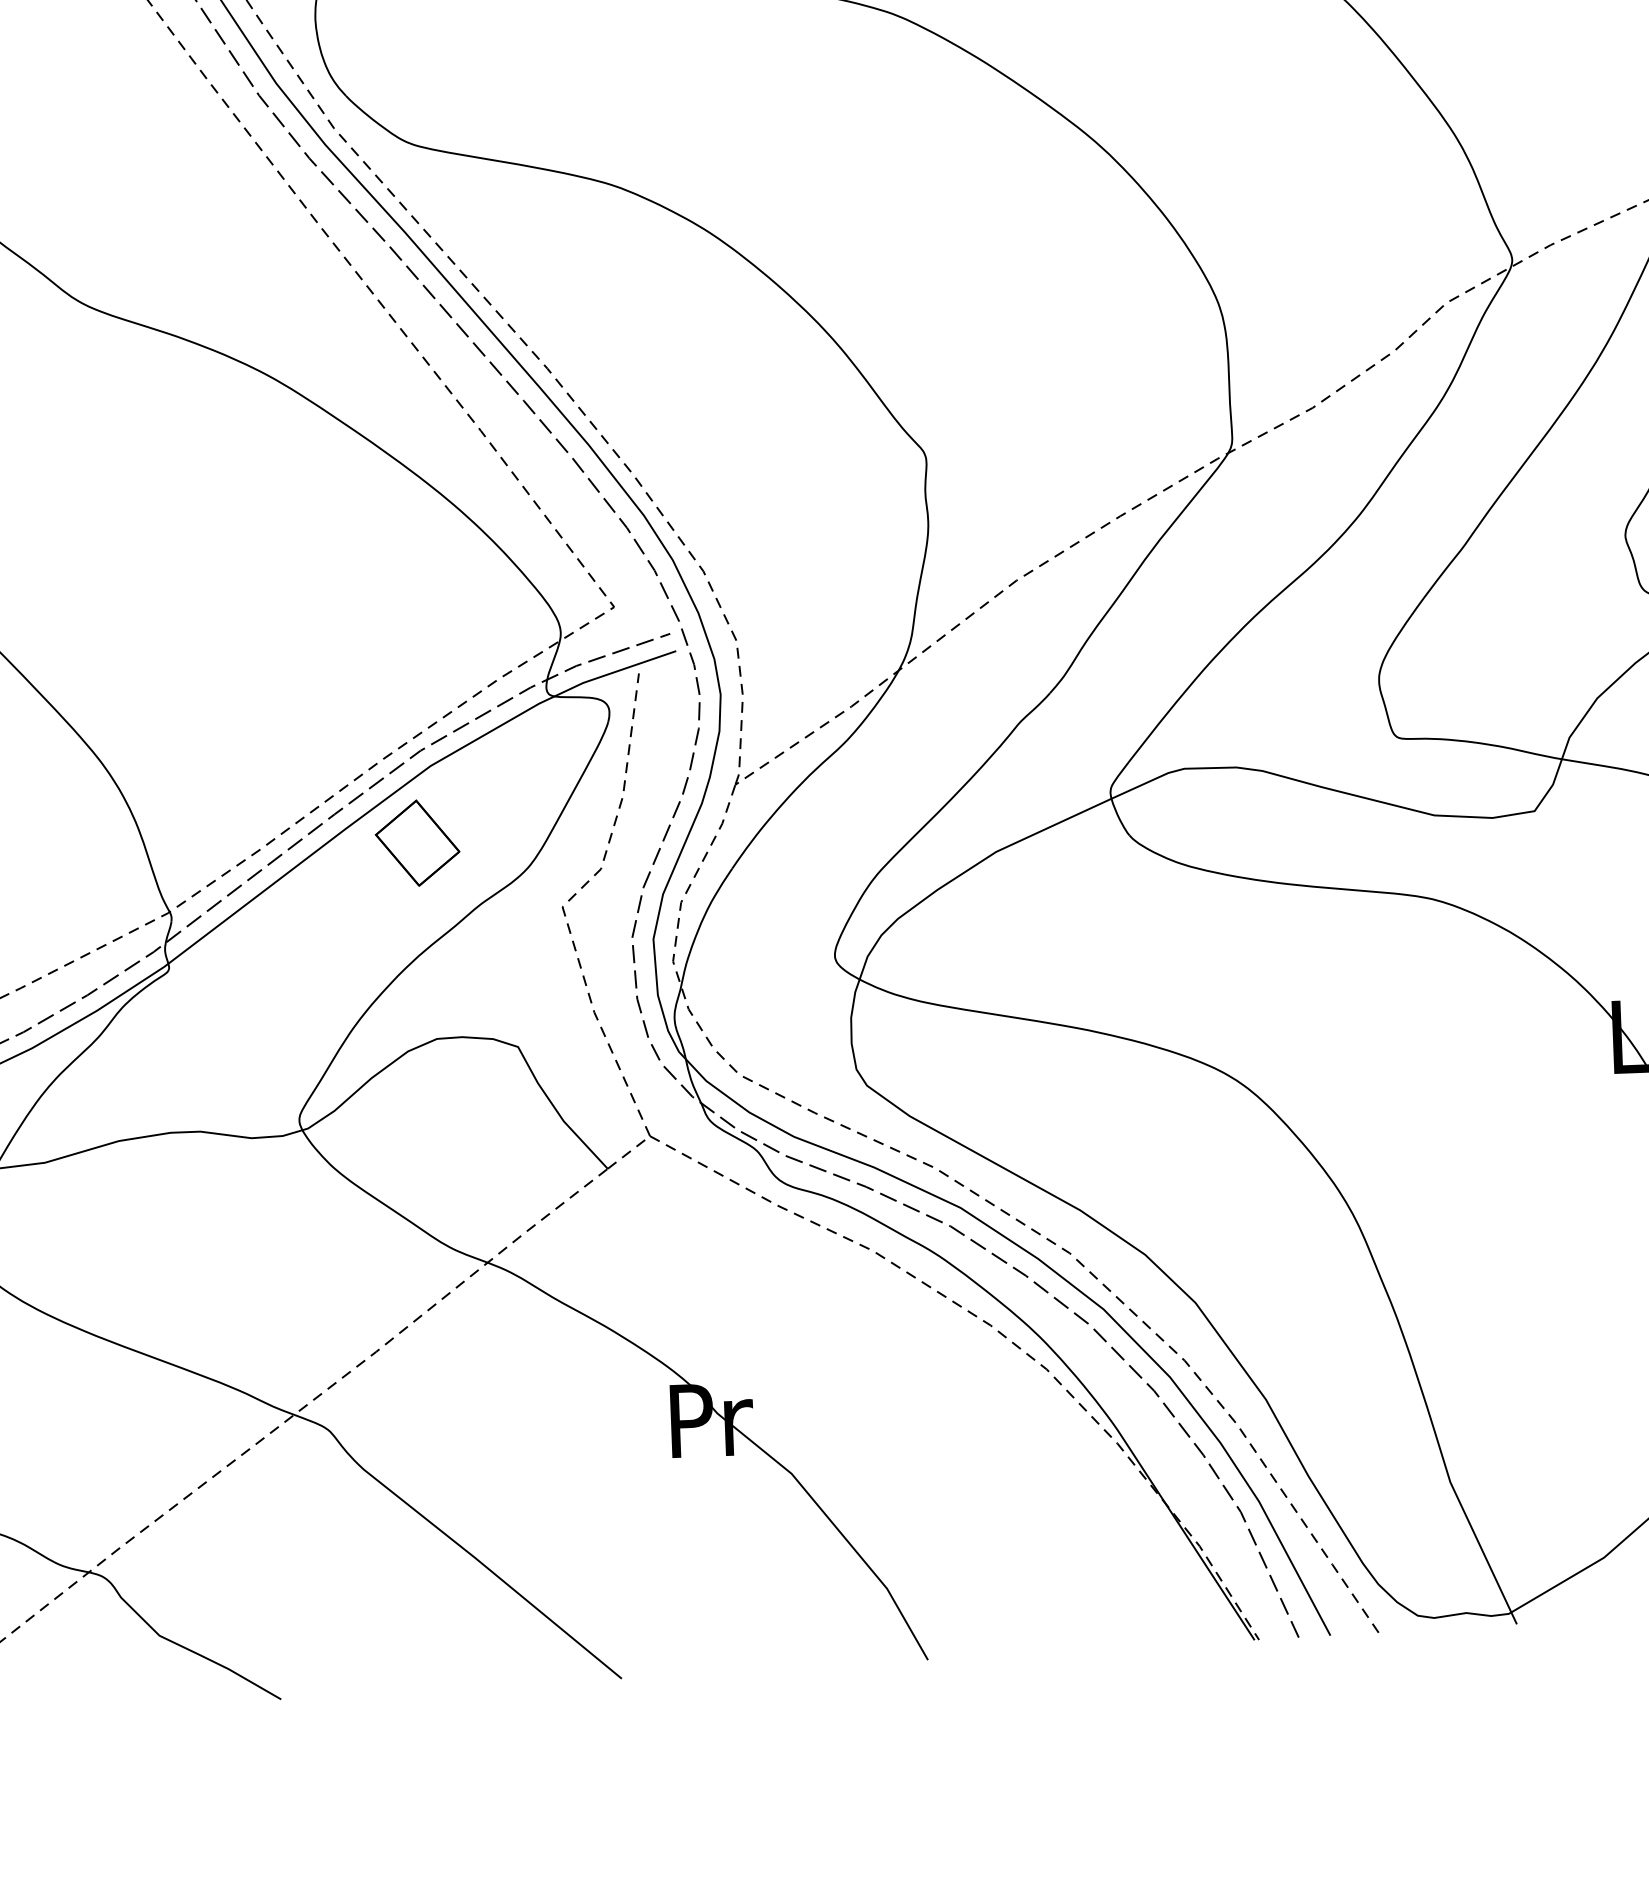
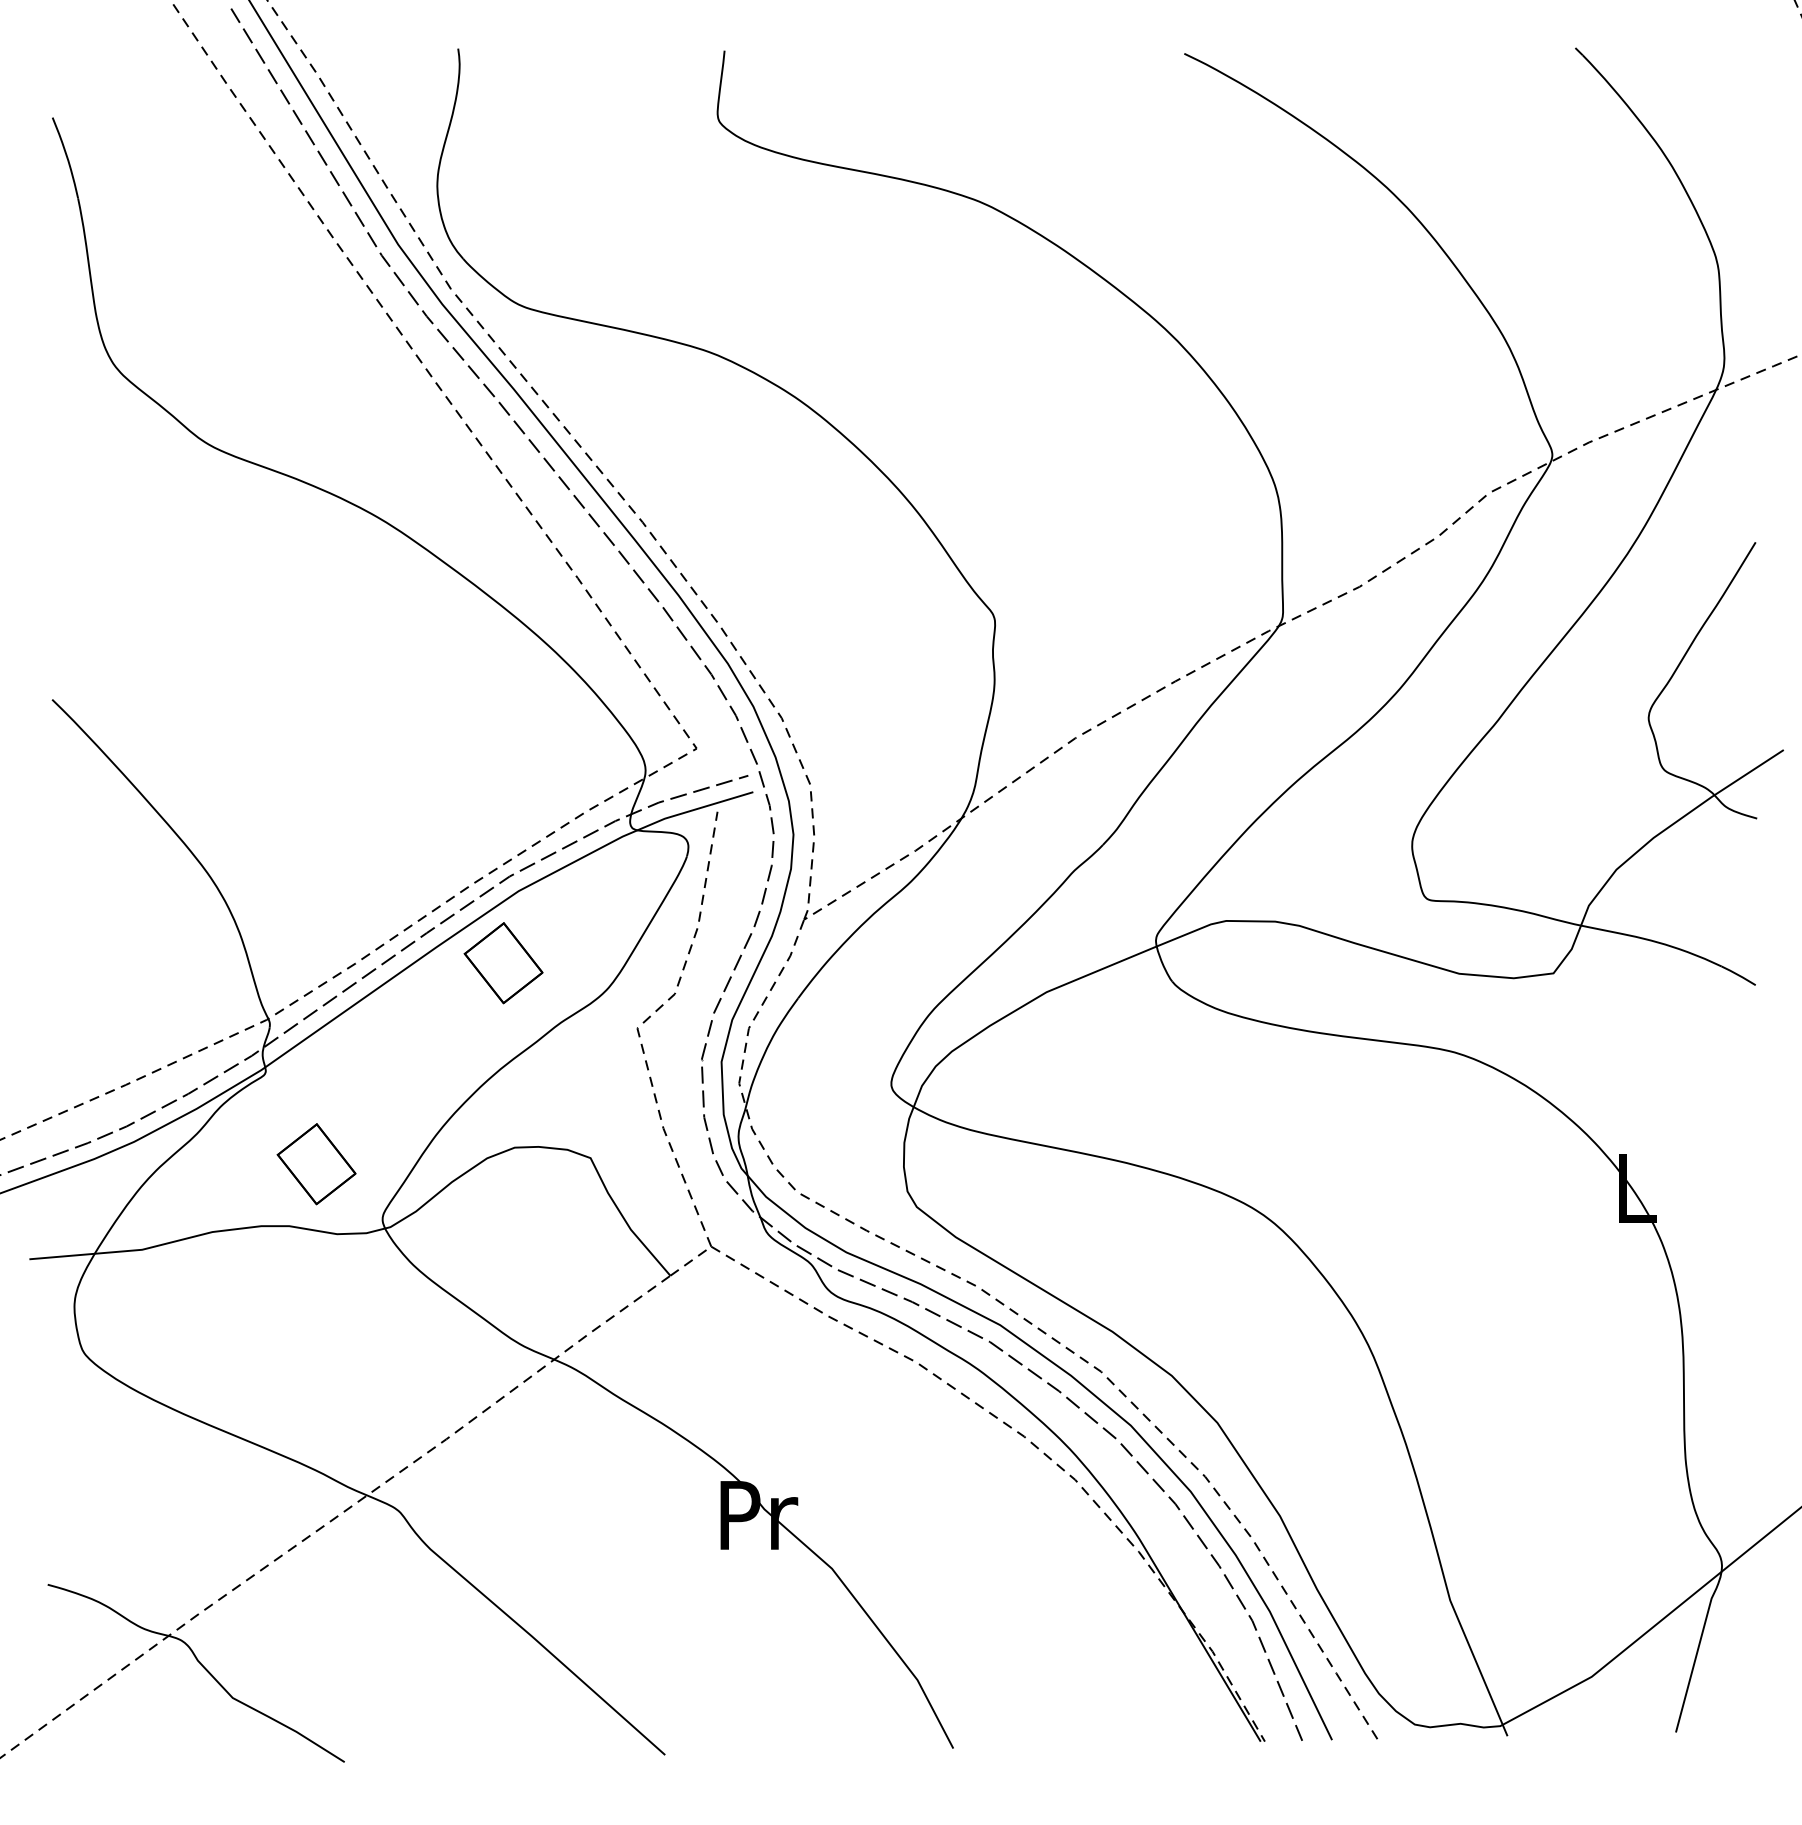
part: (226, 1064) -> (316, 1164), added

